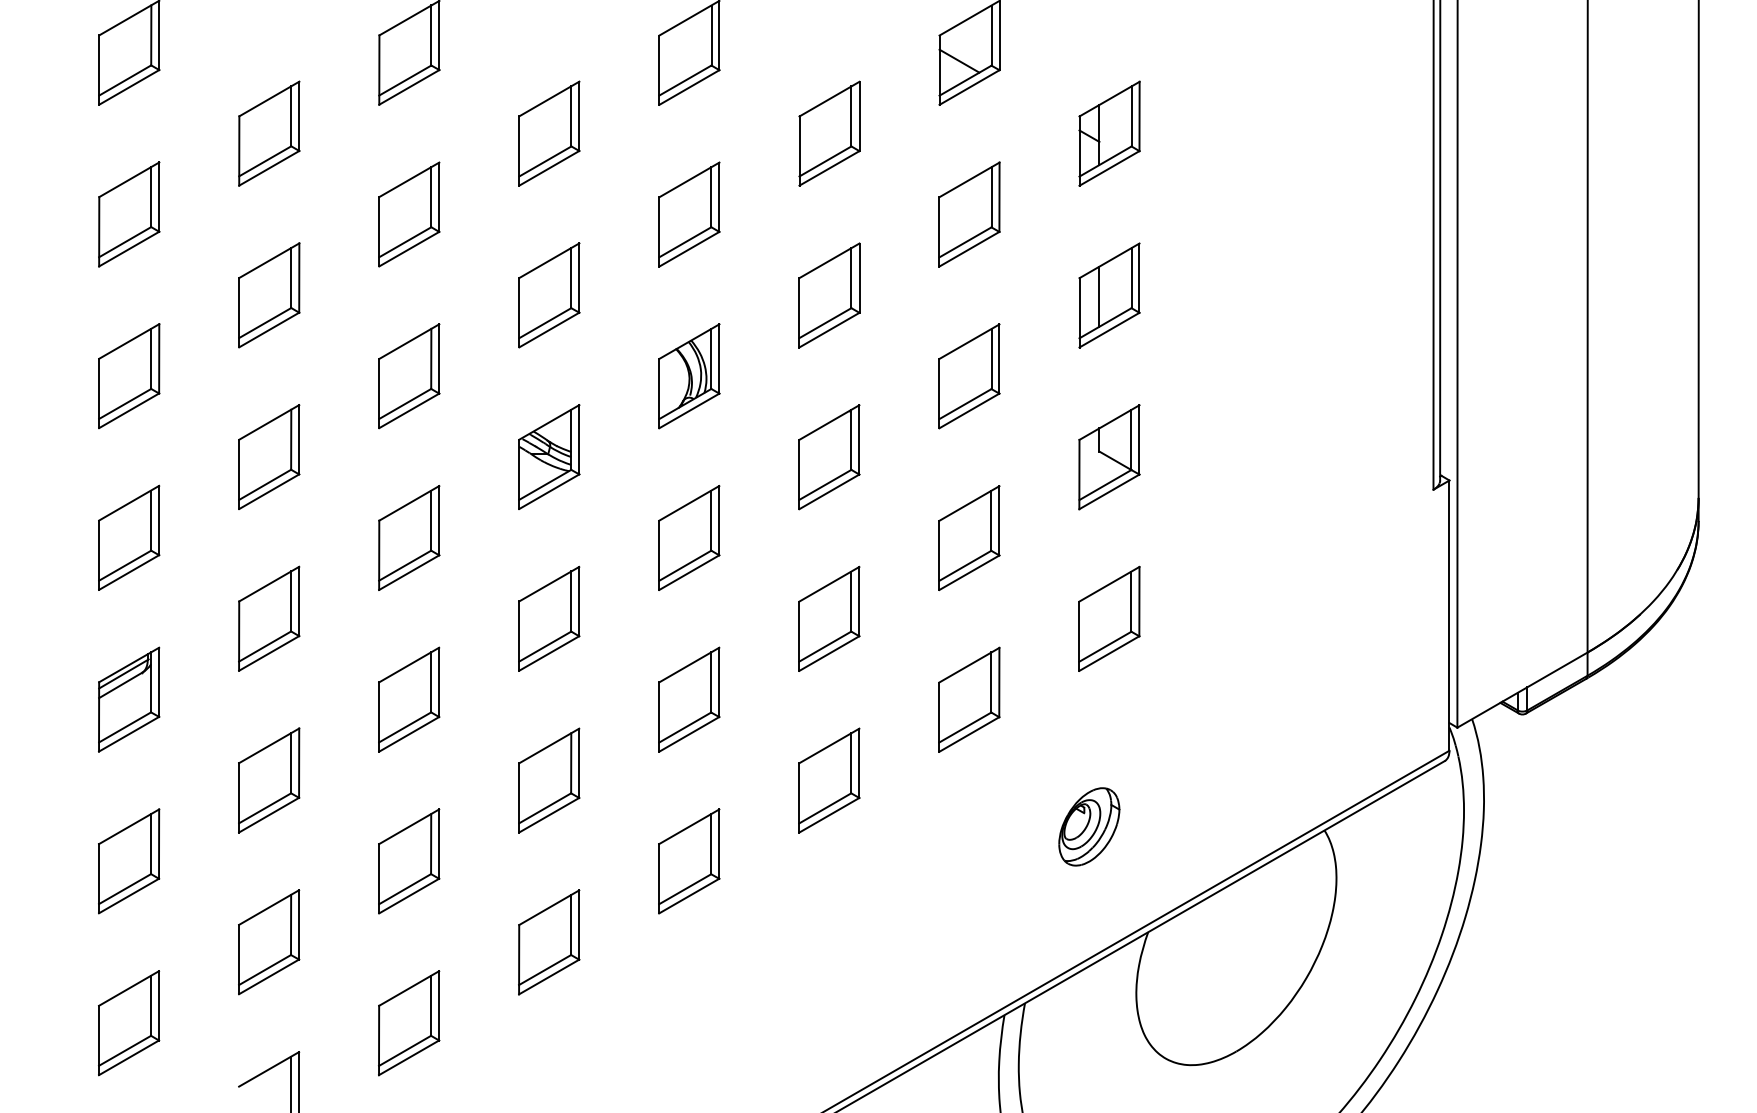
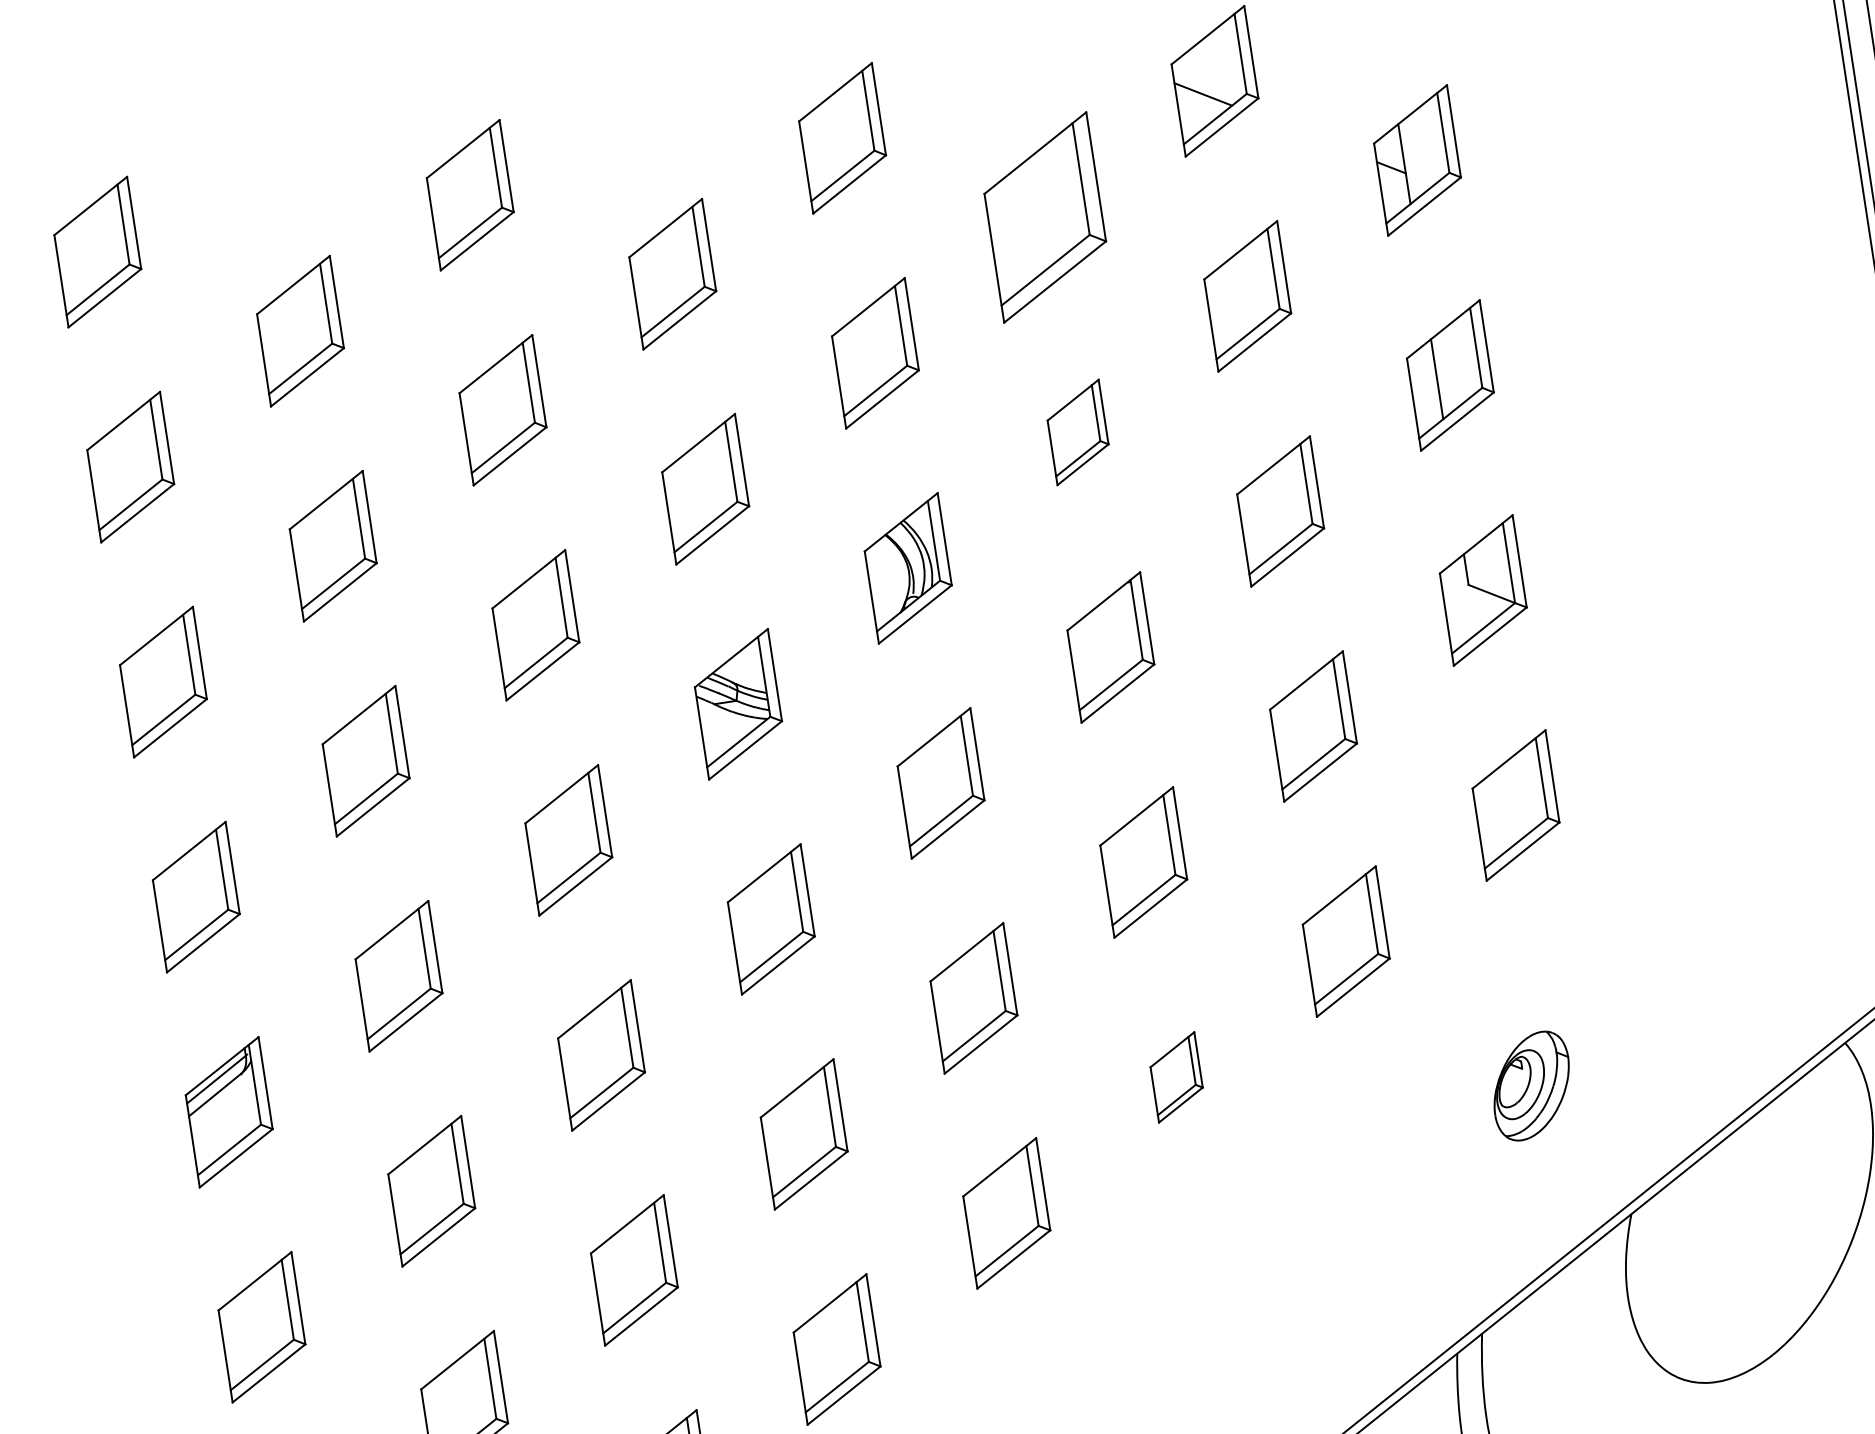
part: (829, 133) -> (1045, 217), size x1.4
part: (829, 295) -> (1078, 432), size x0.7
part: (829, 780) -> (1176, 1077), size x0.6

